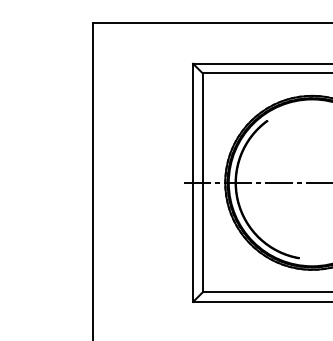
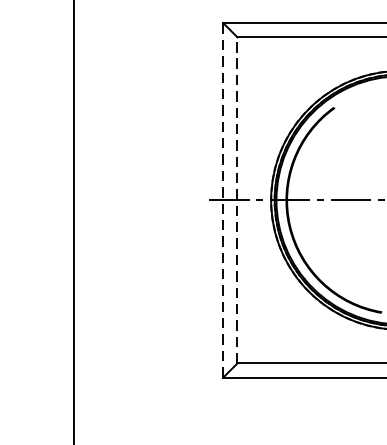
line: (193, 182) -> (223, 199), solid -> dashed
line: (202, 182) -> (237, 199), solid -> dashed

